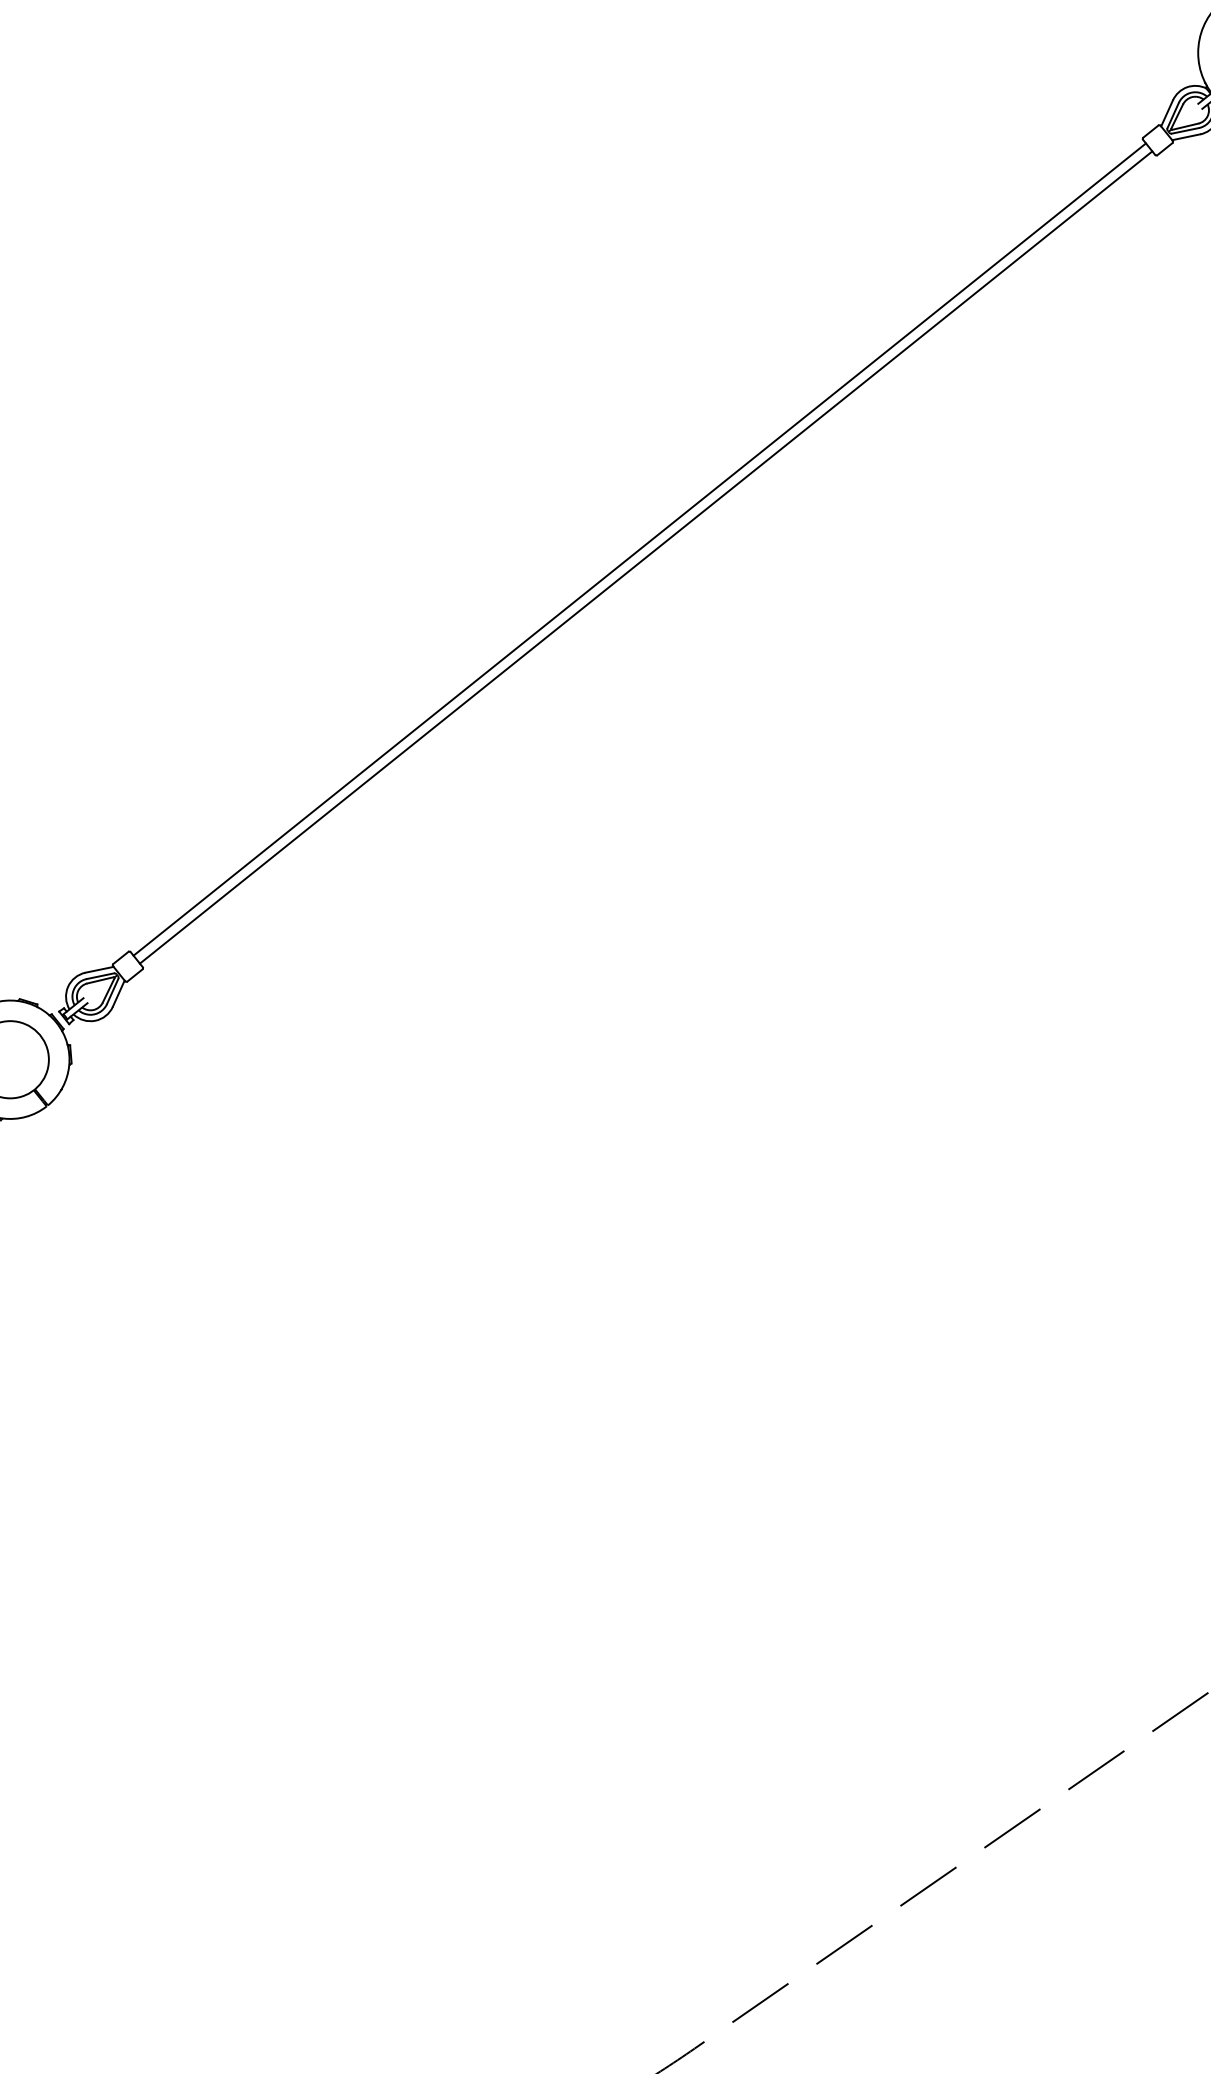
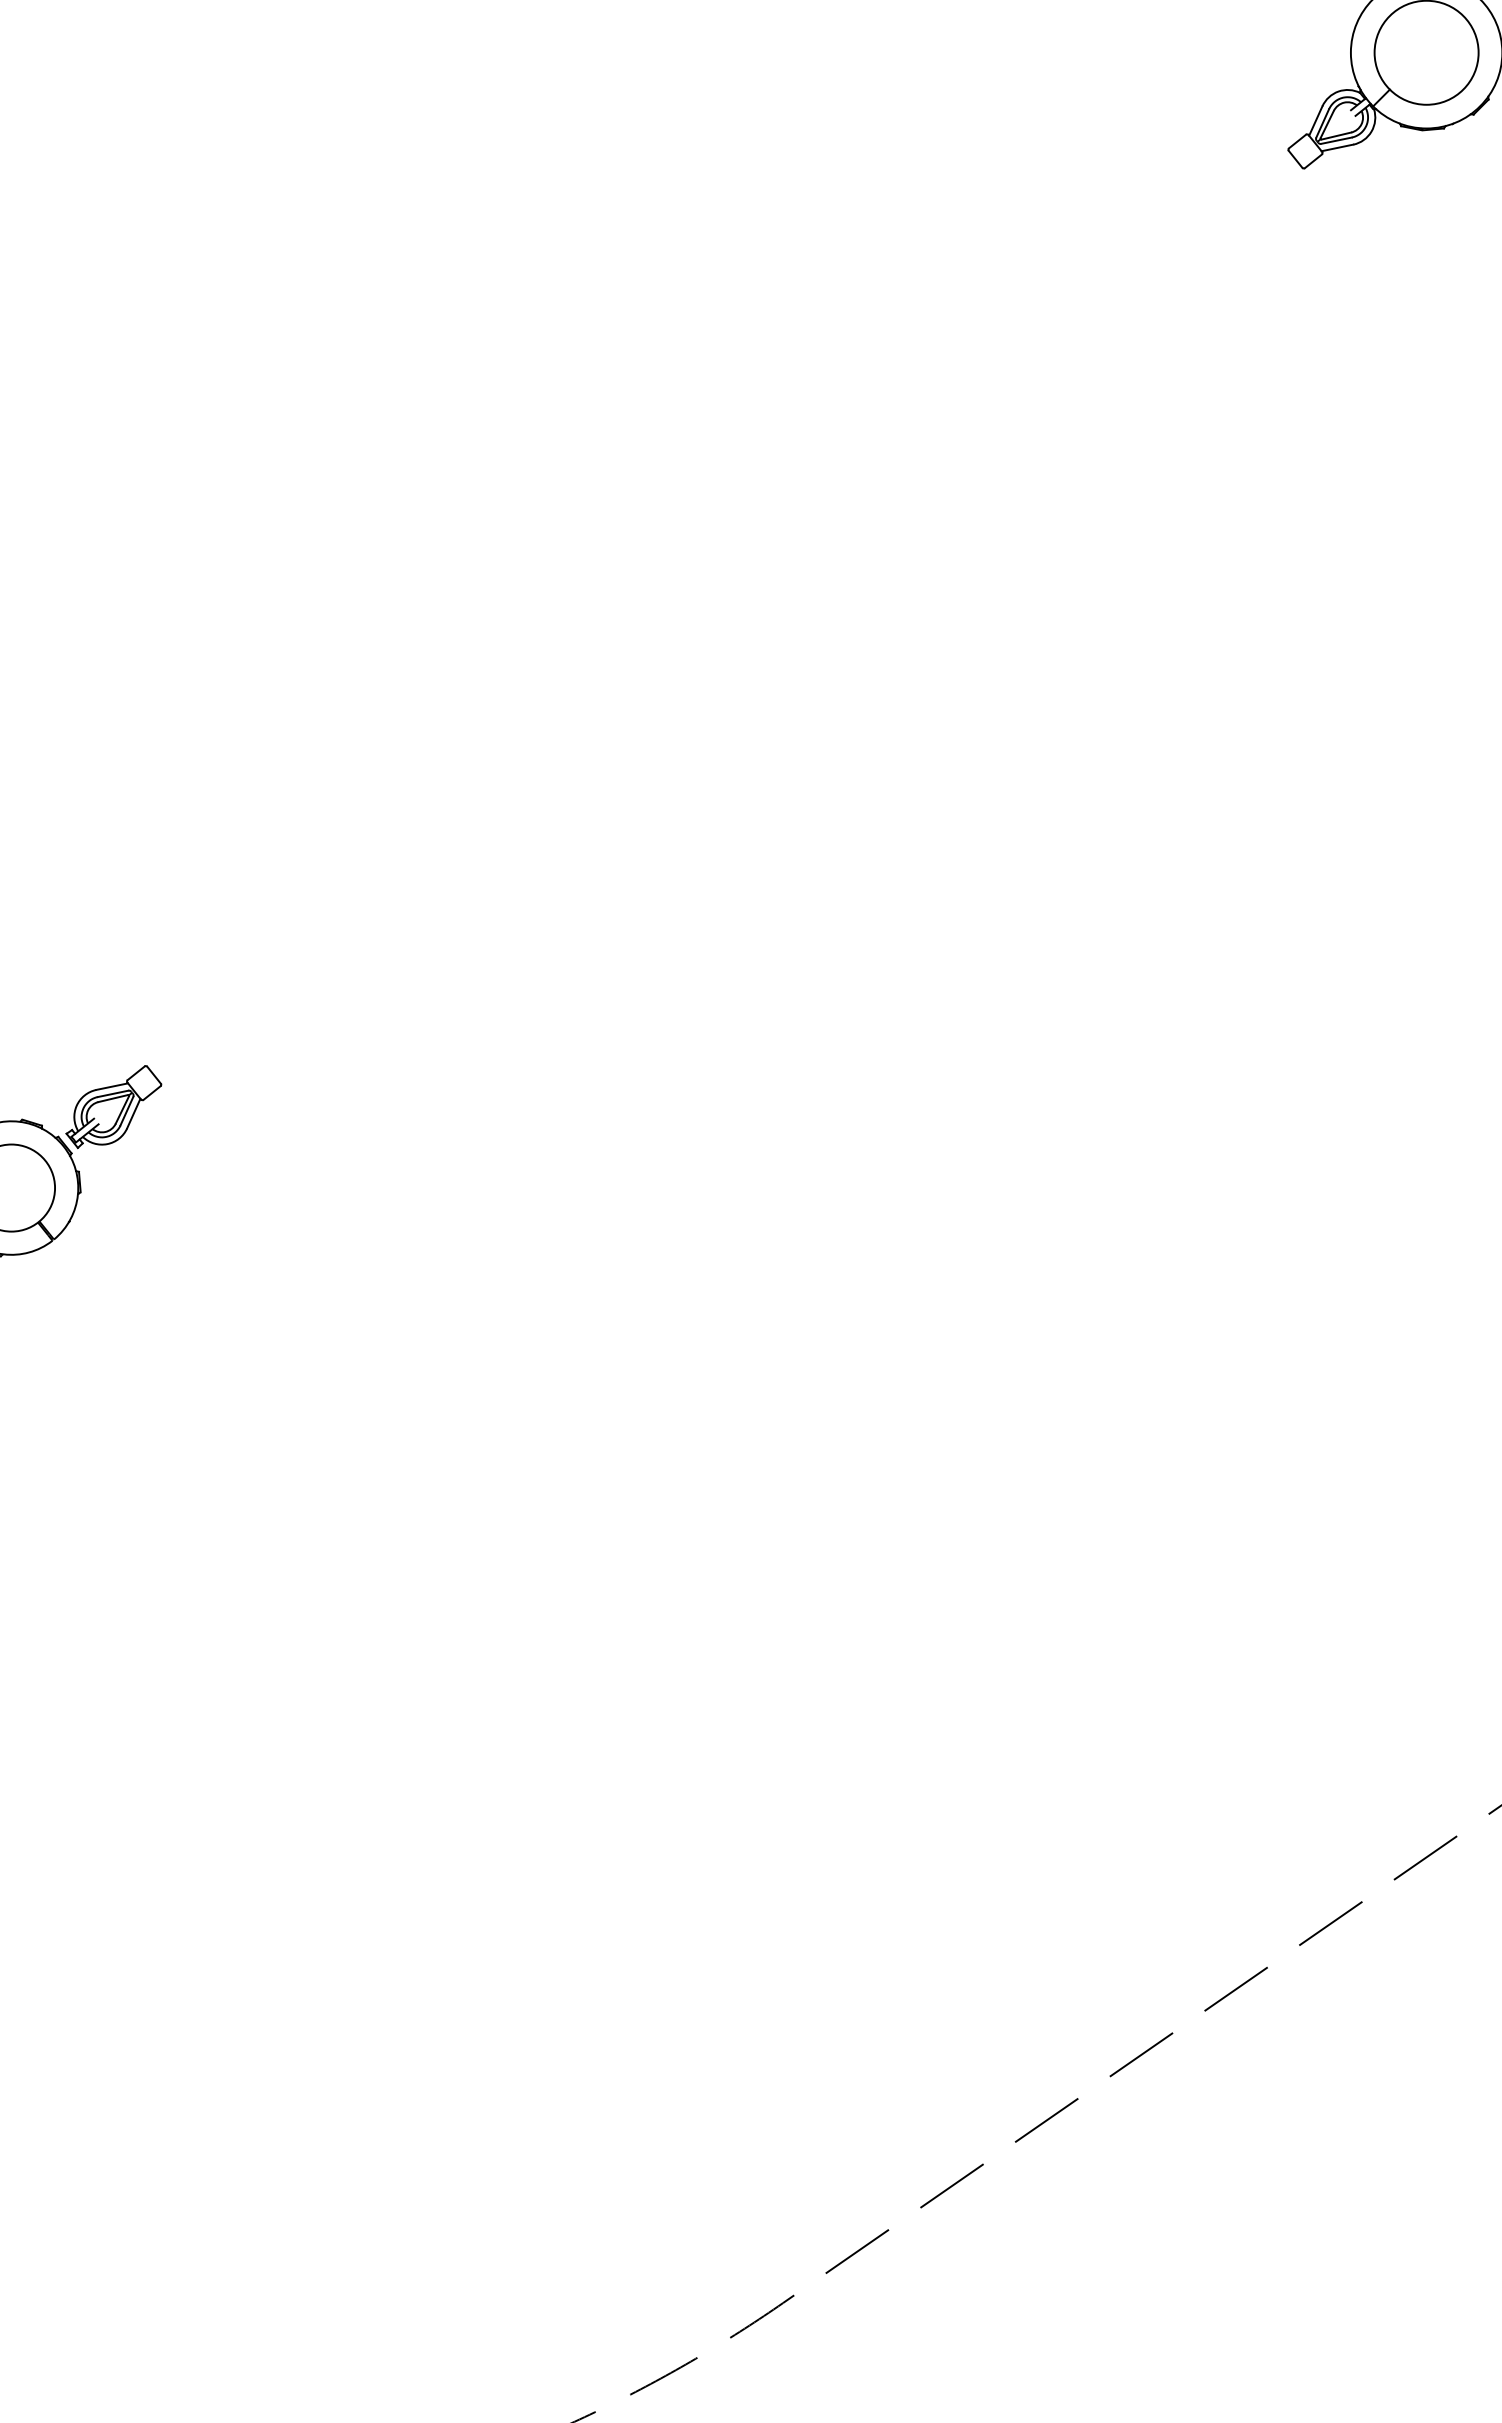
line: (639, 549) -> (720, 612), removed
line: (646, 557) -> (728, 621), removed

